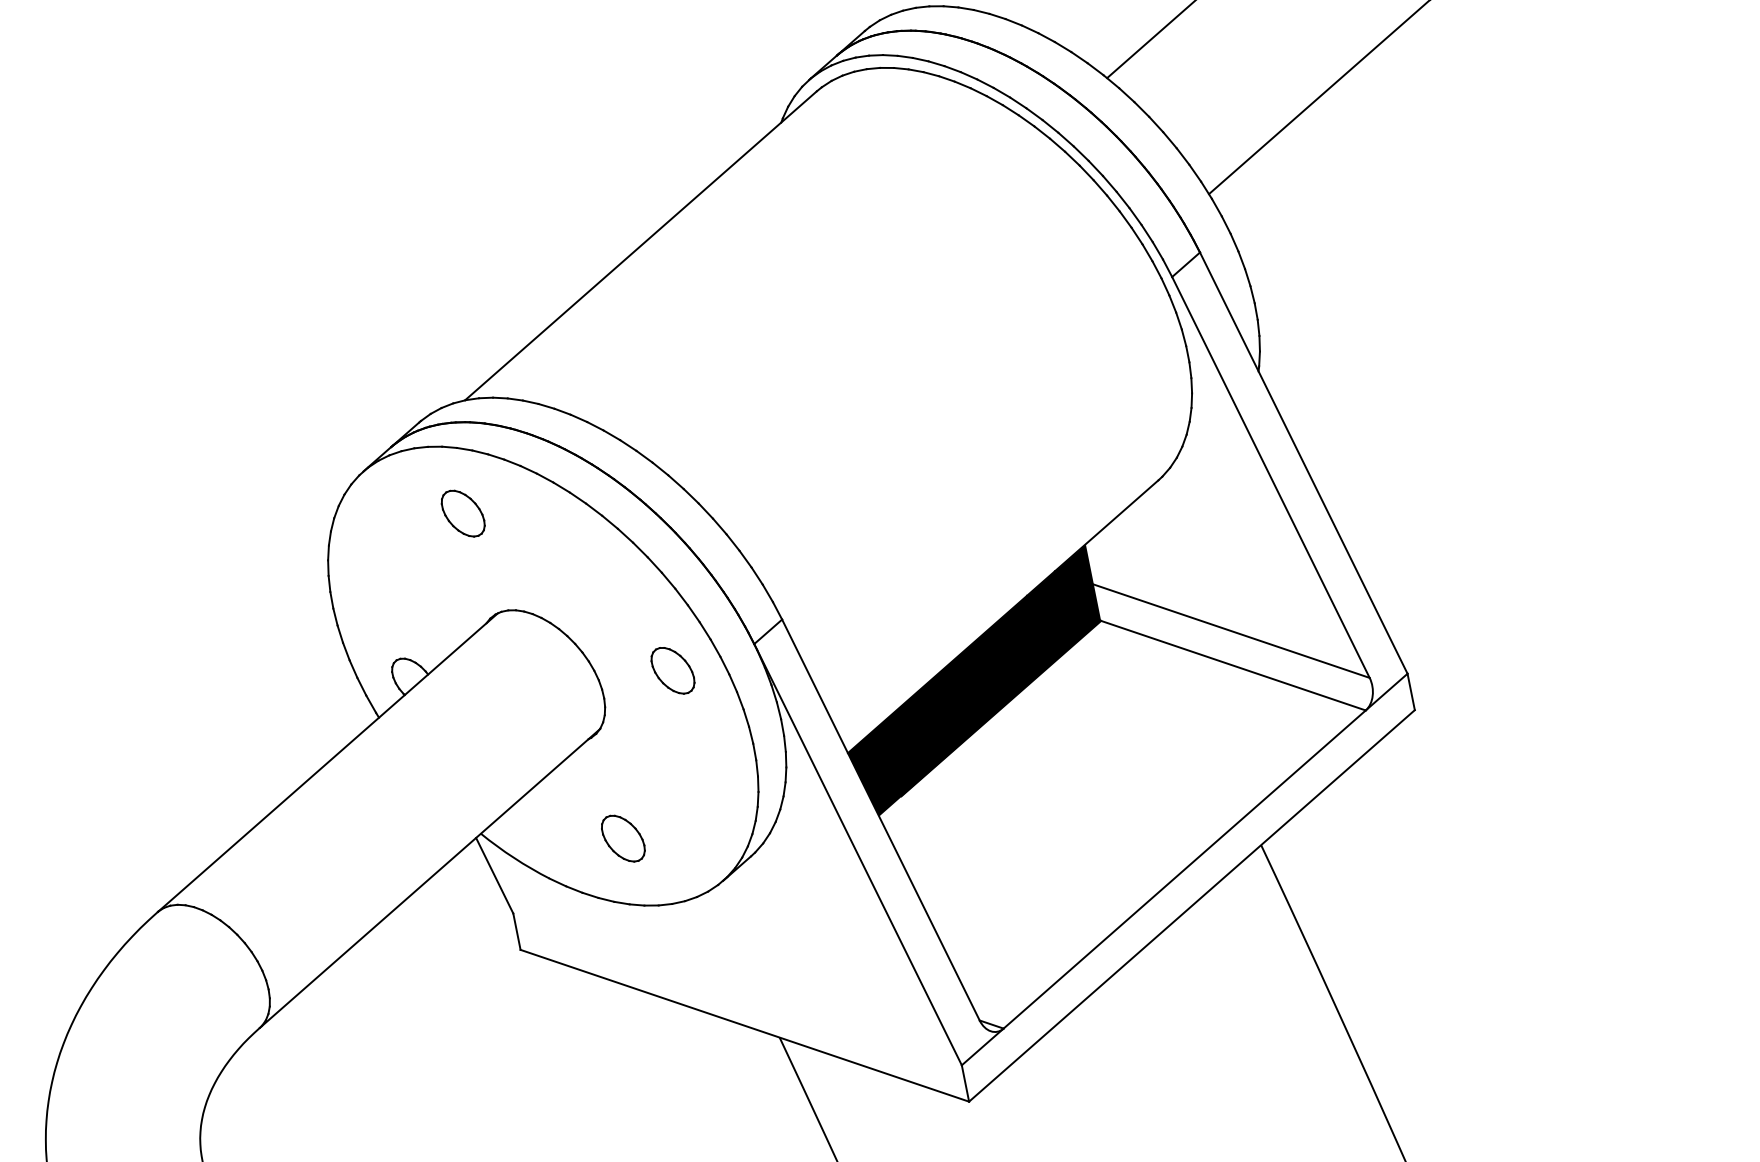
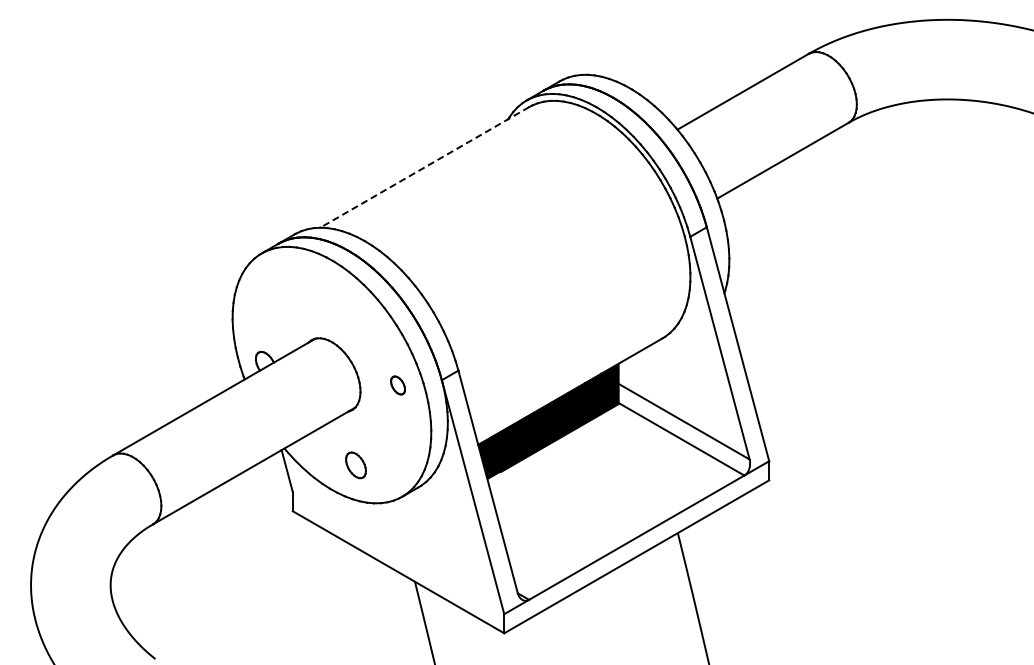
line: (640, 246) -> (424, 167), solid -> dashed
part: (462, 513) -> (307, 284), removed
part: (671, 670) -> (397, 385), size x0.7

